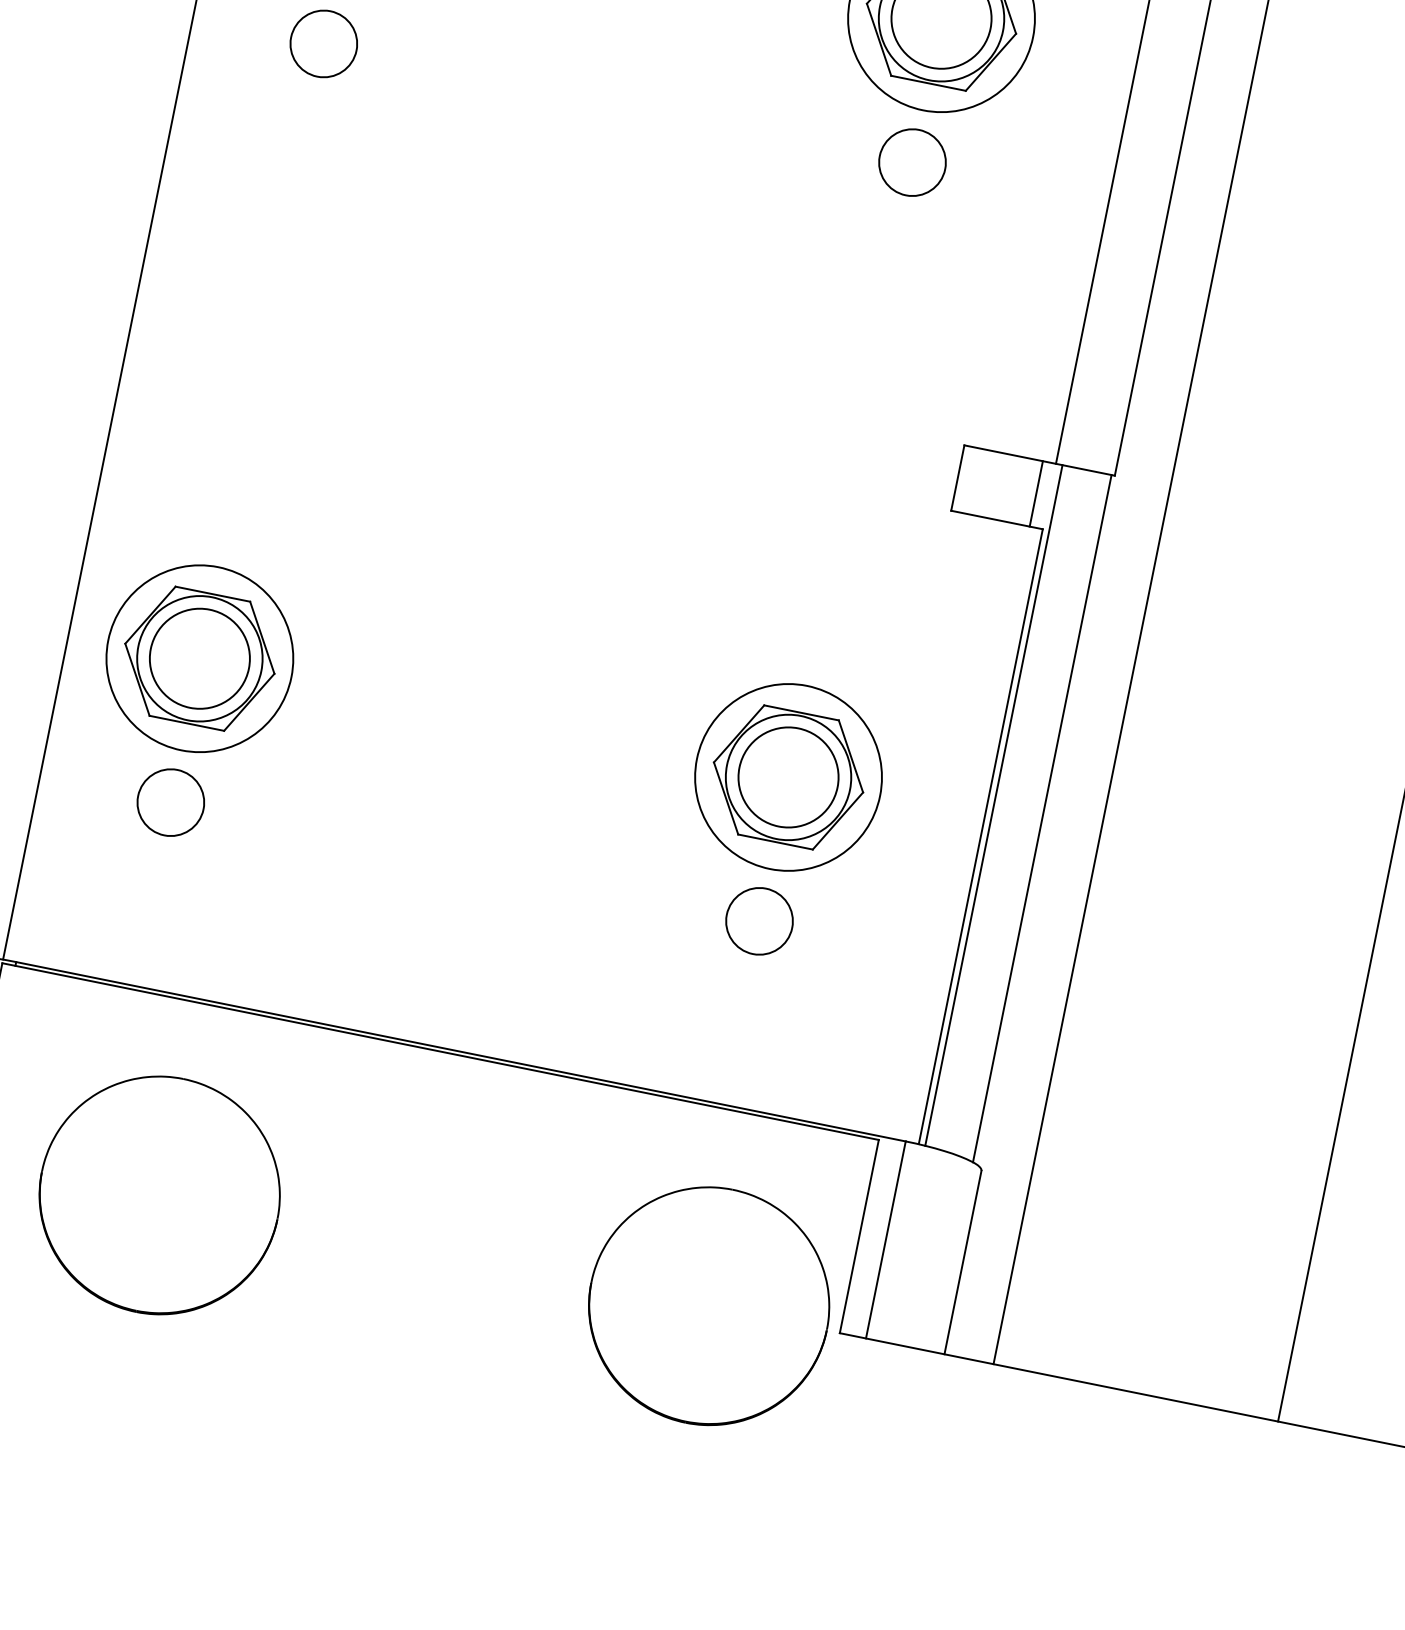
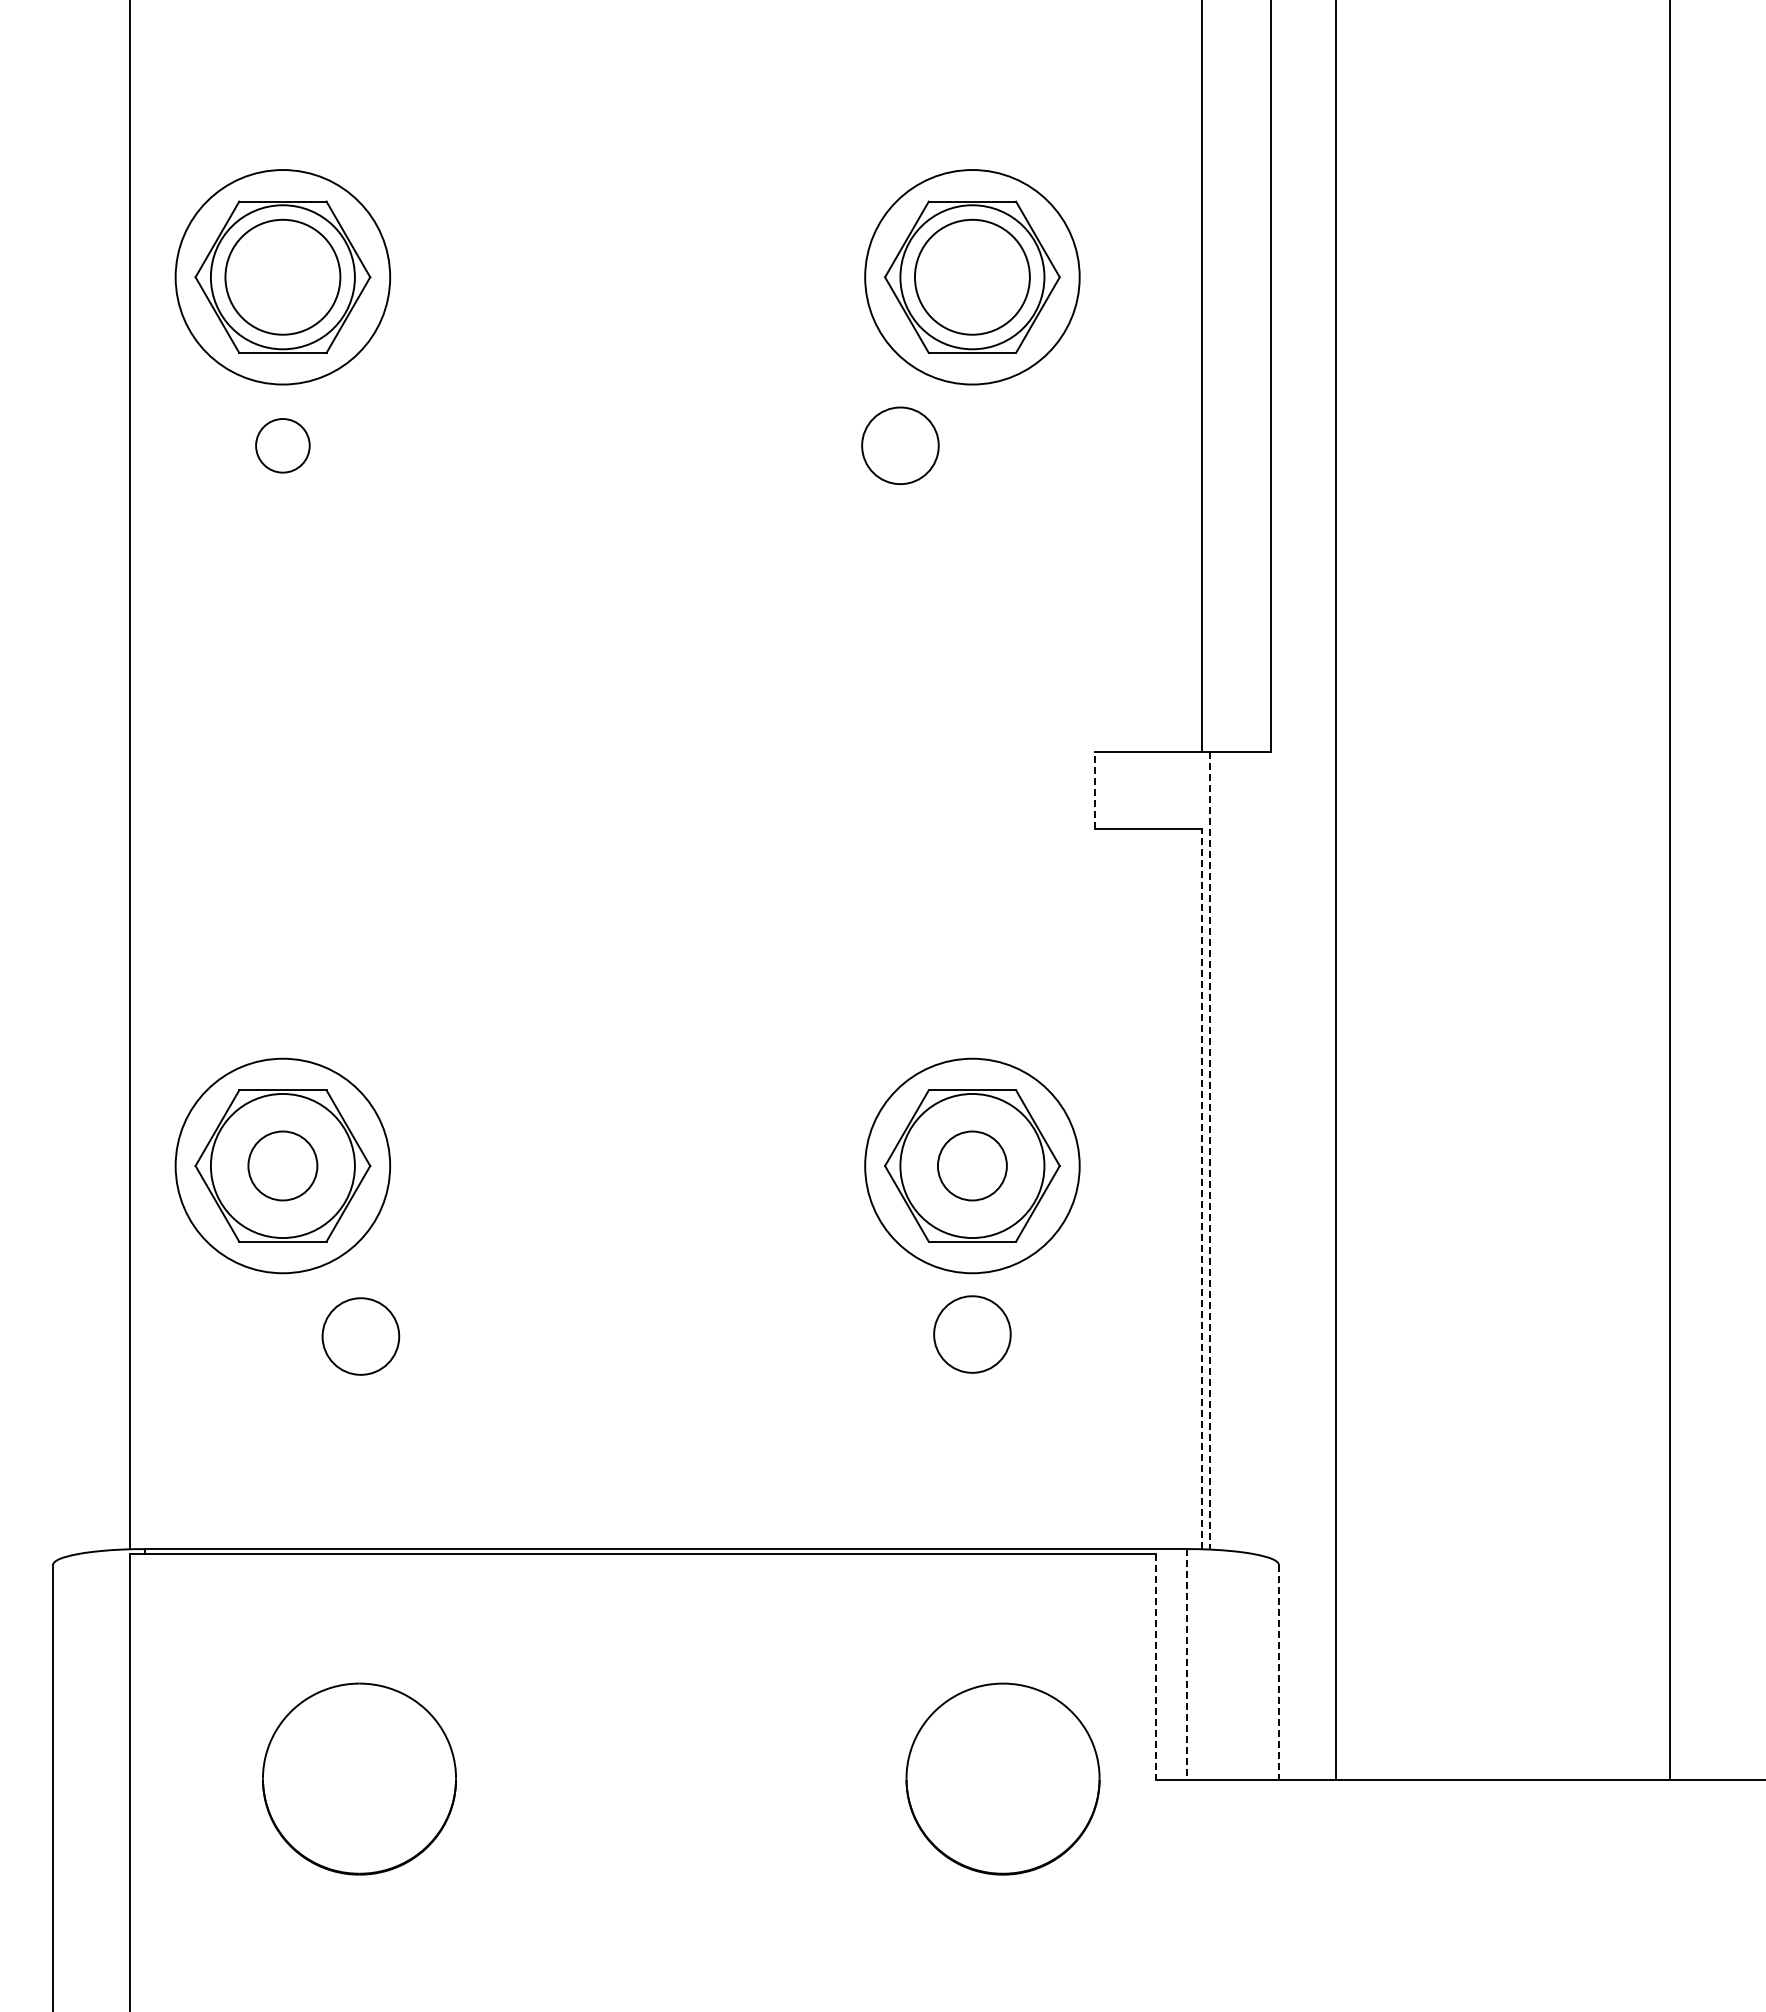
circle: (323, 43) -> (282, 445), size x0.7
circle: (912, 162) -> (900, 445), moved
line: (958, 478) -> (1095, 790), solid -> dashed
line: (1035, 493) -> (1186, 790), removed
circle: (199, 658) -> (282, 1165), size x0.6
circle: (787, 776) -> (971, 1165), size x0.6
circle: (170, 802) -> (360, 1336), moved
line: (993, 805) -> (1209, 1150), solid -> dashed
line: (1042, 818) -> (1267, 1154), removed
line: (981, 836) -> (1202, 1188), solid -> dashed
part: (159, 1194) -> (359, 1778), size x0.7
line: (859, 1237) -> (1156, 1667), solid -> dashed
line: (885, 1239) -> (1186, 1664), solid -> dashed
line: (962, 1262) -> (1278, 1672), solid -> dashed
part: (708, 1305) -> (1002, 1778), size x0.7

